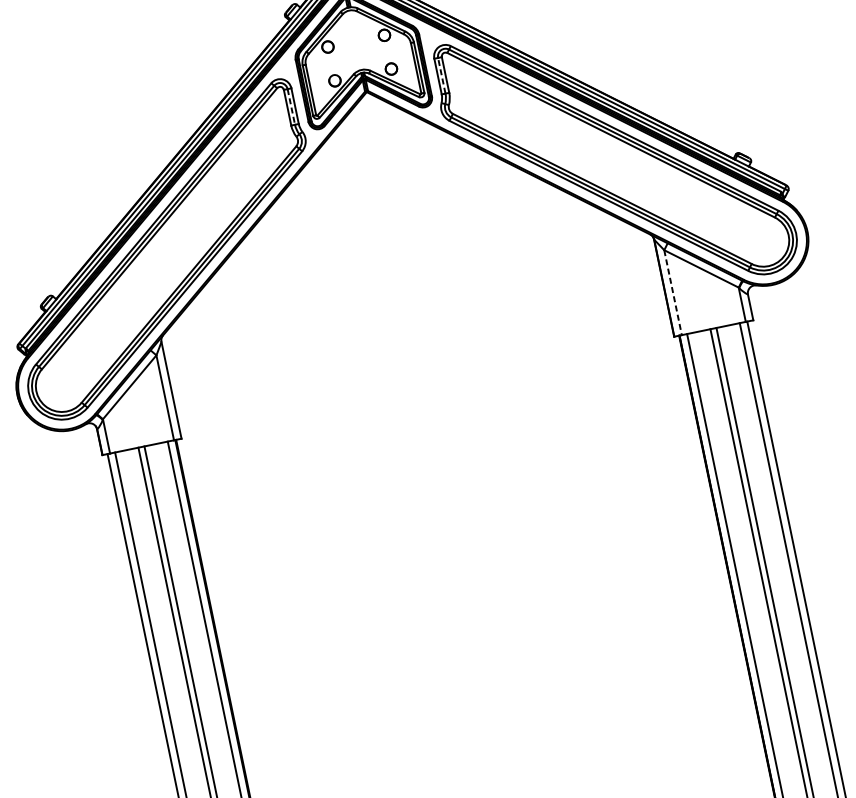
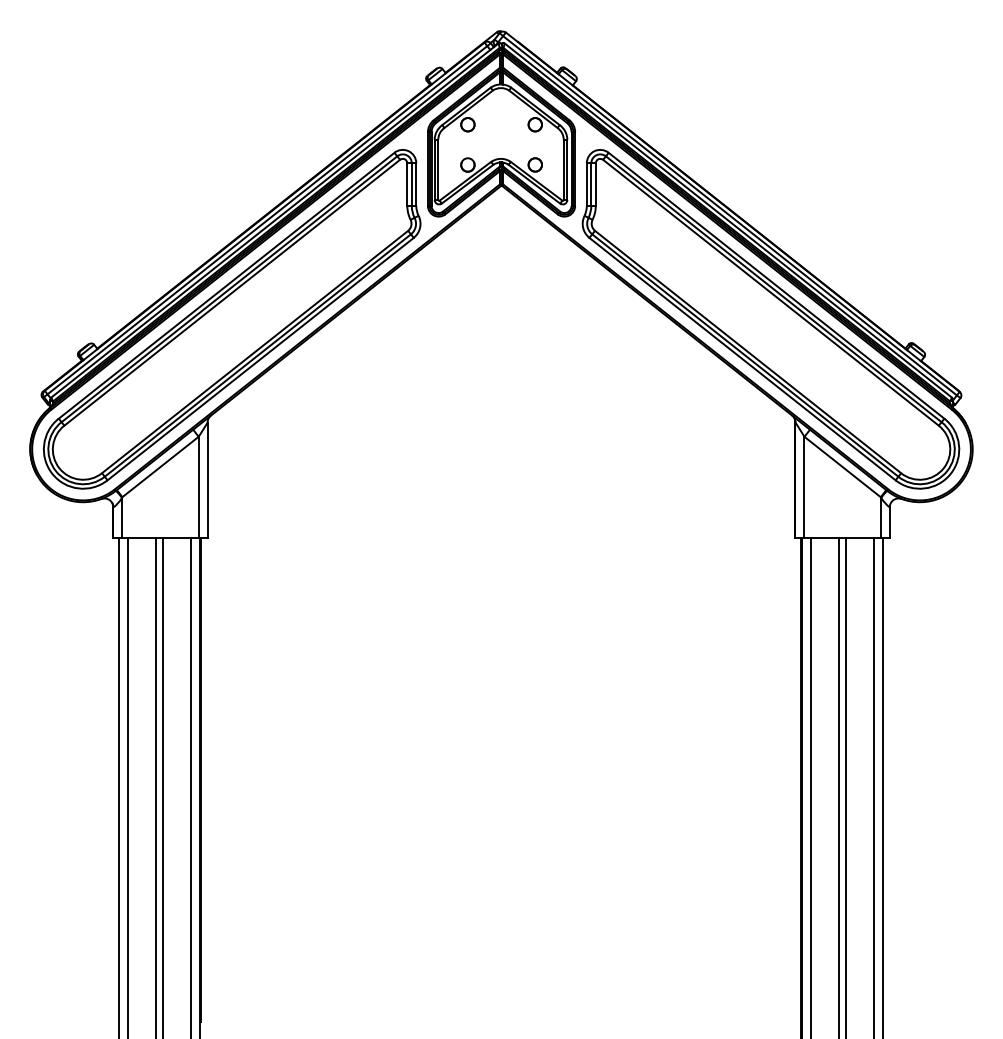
line: (441, 75) -> (591, 184), dashed -> solid
line: (291, 107) -> (411, 185), dashed -> solid
line: (673, 292) -> (804, 487), dashed -> solid

